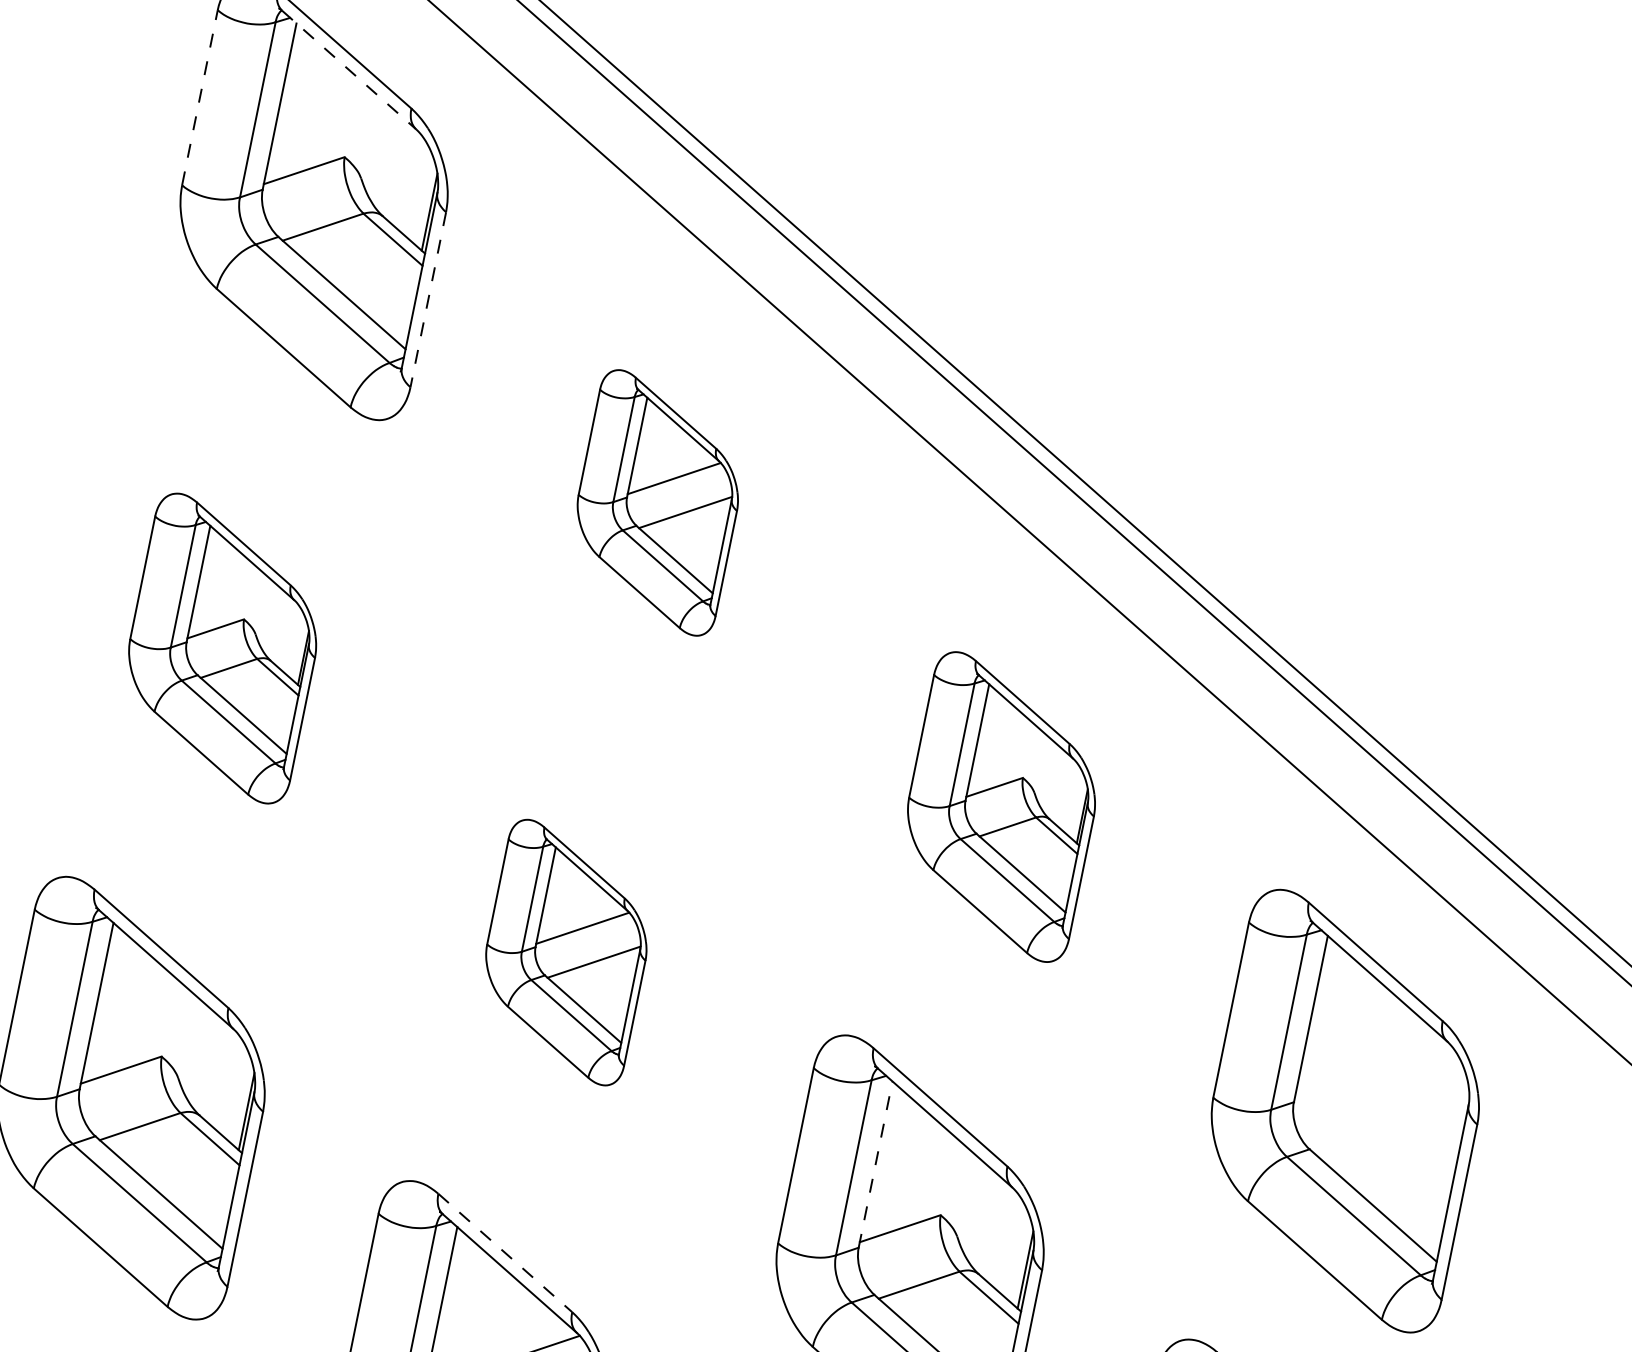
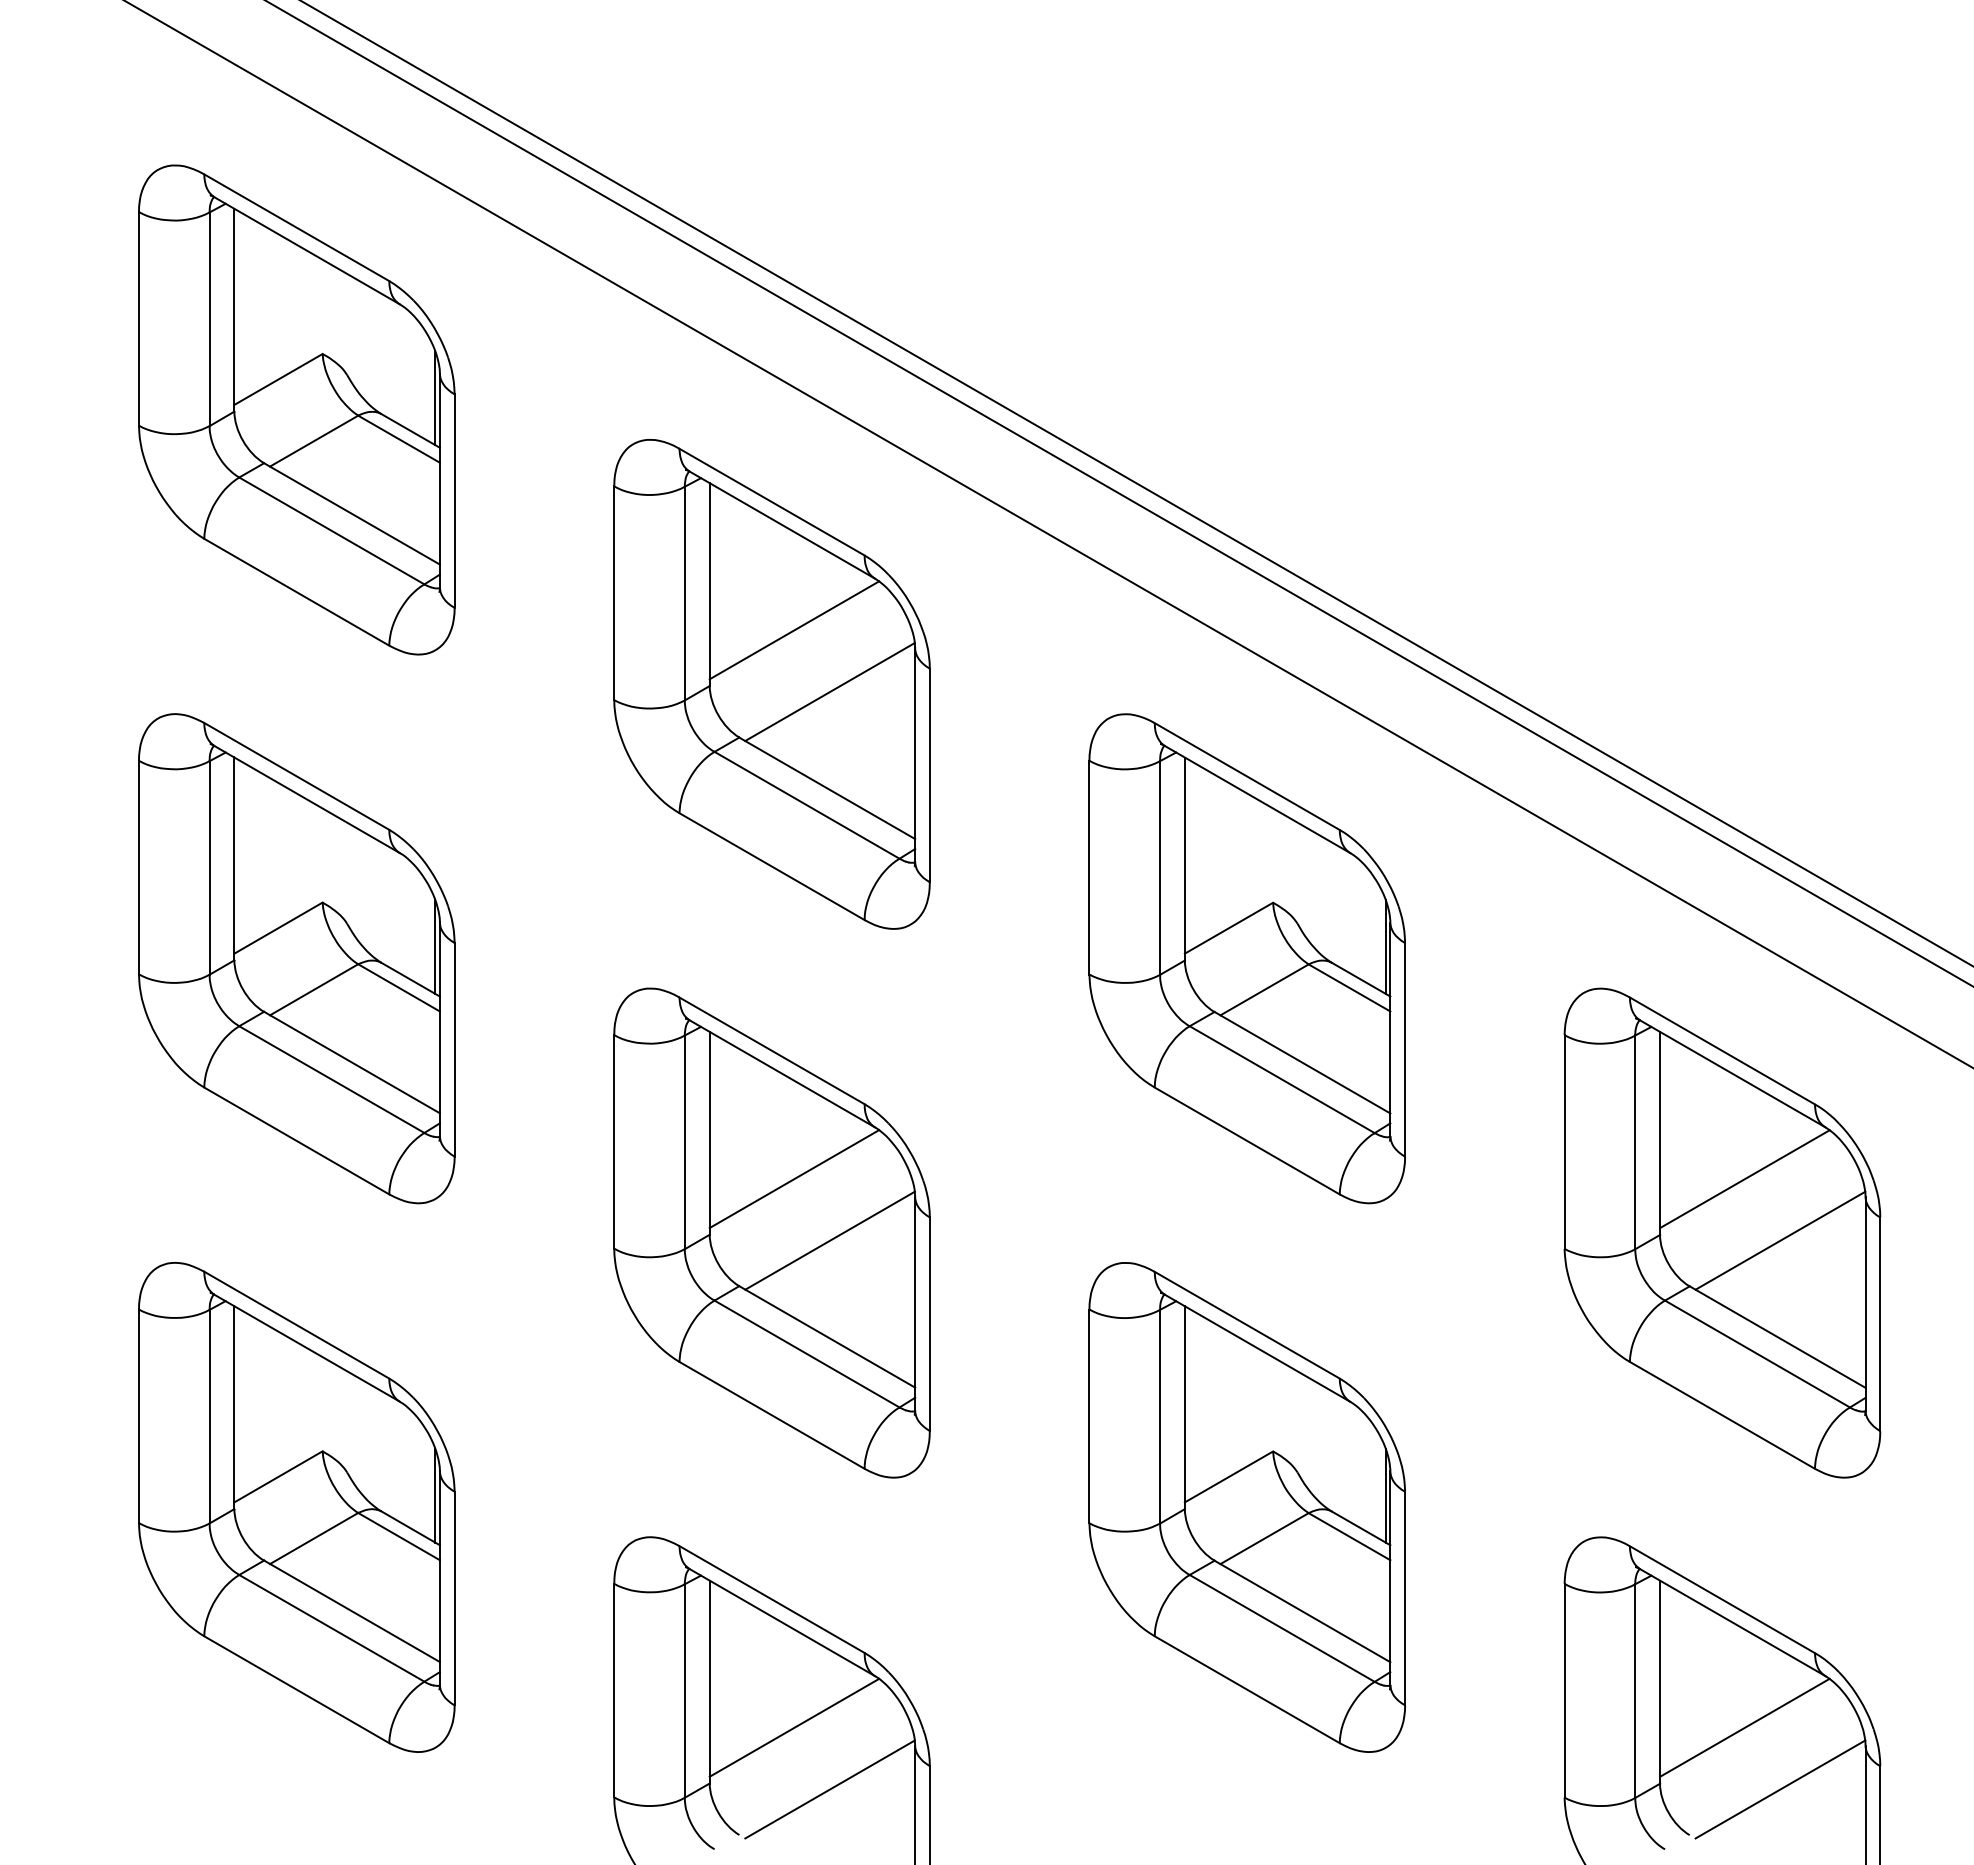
line: (349, 69) -> (307, 250), dashed -> solid
line: (199, 97) -> (138, 318), dashed -> solid
line: (428, 300) -> (454, 501), dashed -> solid
part: (657, 502) -> (771, 684), size x1.67
part: (222, 648) -> (296, 958), size x1.43
part: (1001, 806) -> (1246, 958), size x1.43
part: (566, 952) -> (771, 1232), size x1.67
line: (1372, 1070) -> (1744, 1179), added
line: (1391, 1126) -> (1780, 1240), added
line: (875, 1164) -> (1184, 1407), dashed -> solid
line: (505, 1253) -> (772, 1599), dashed -> solid

